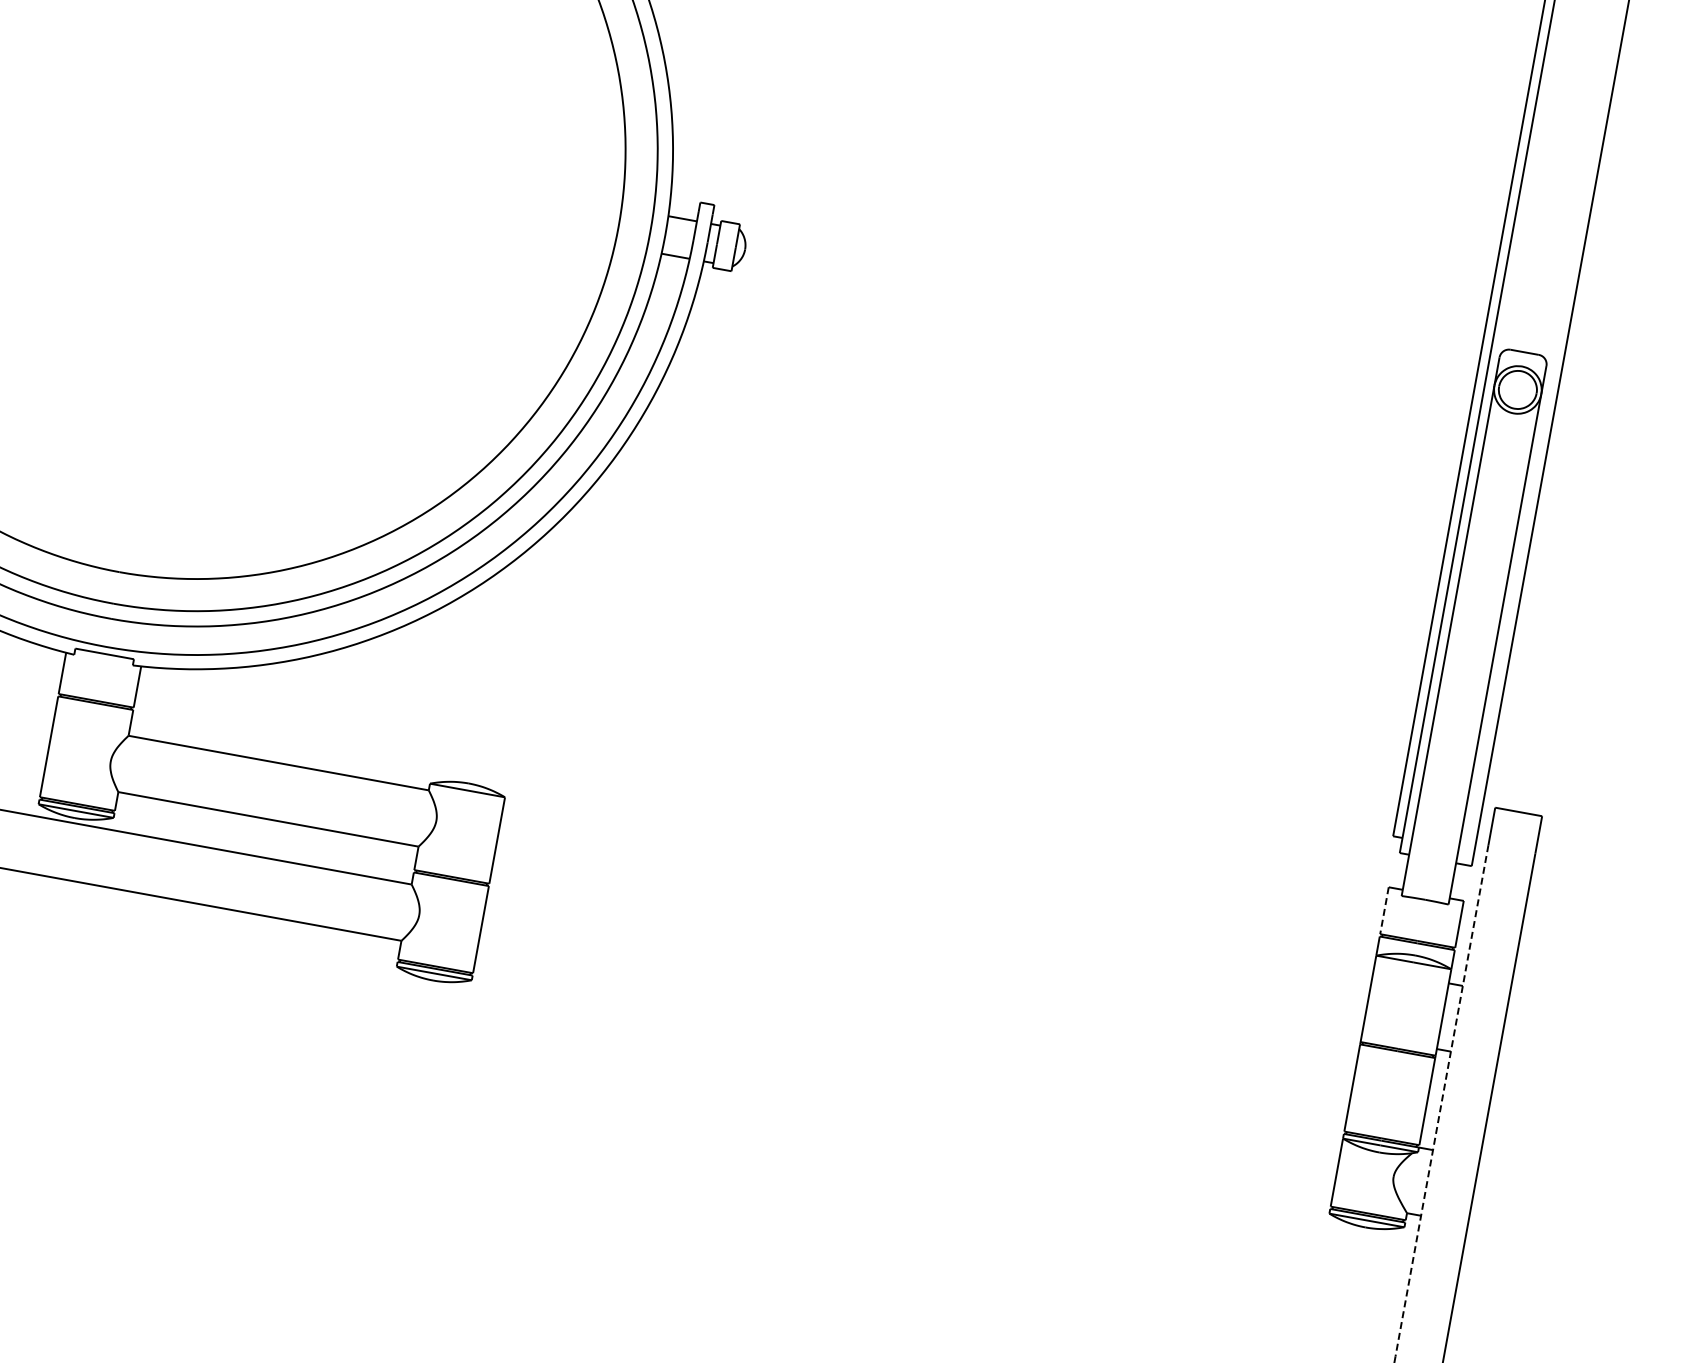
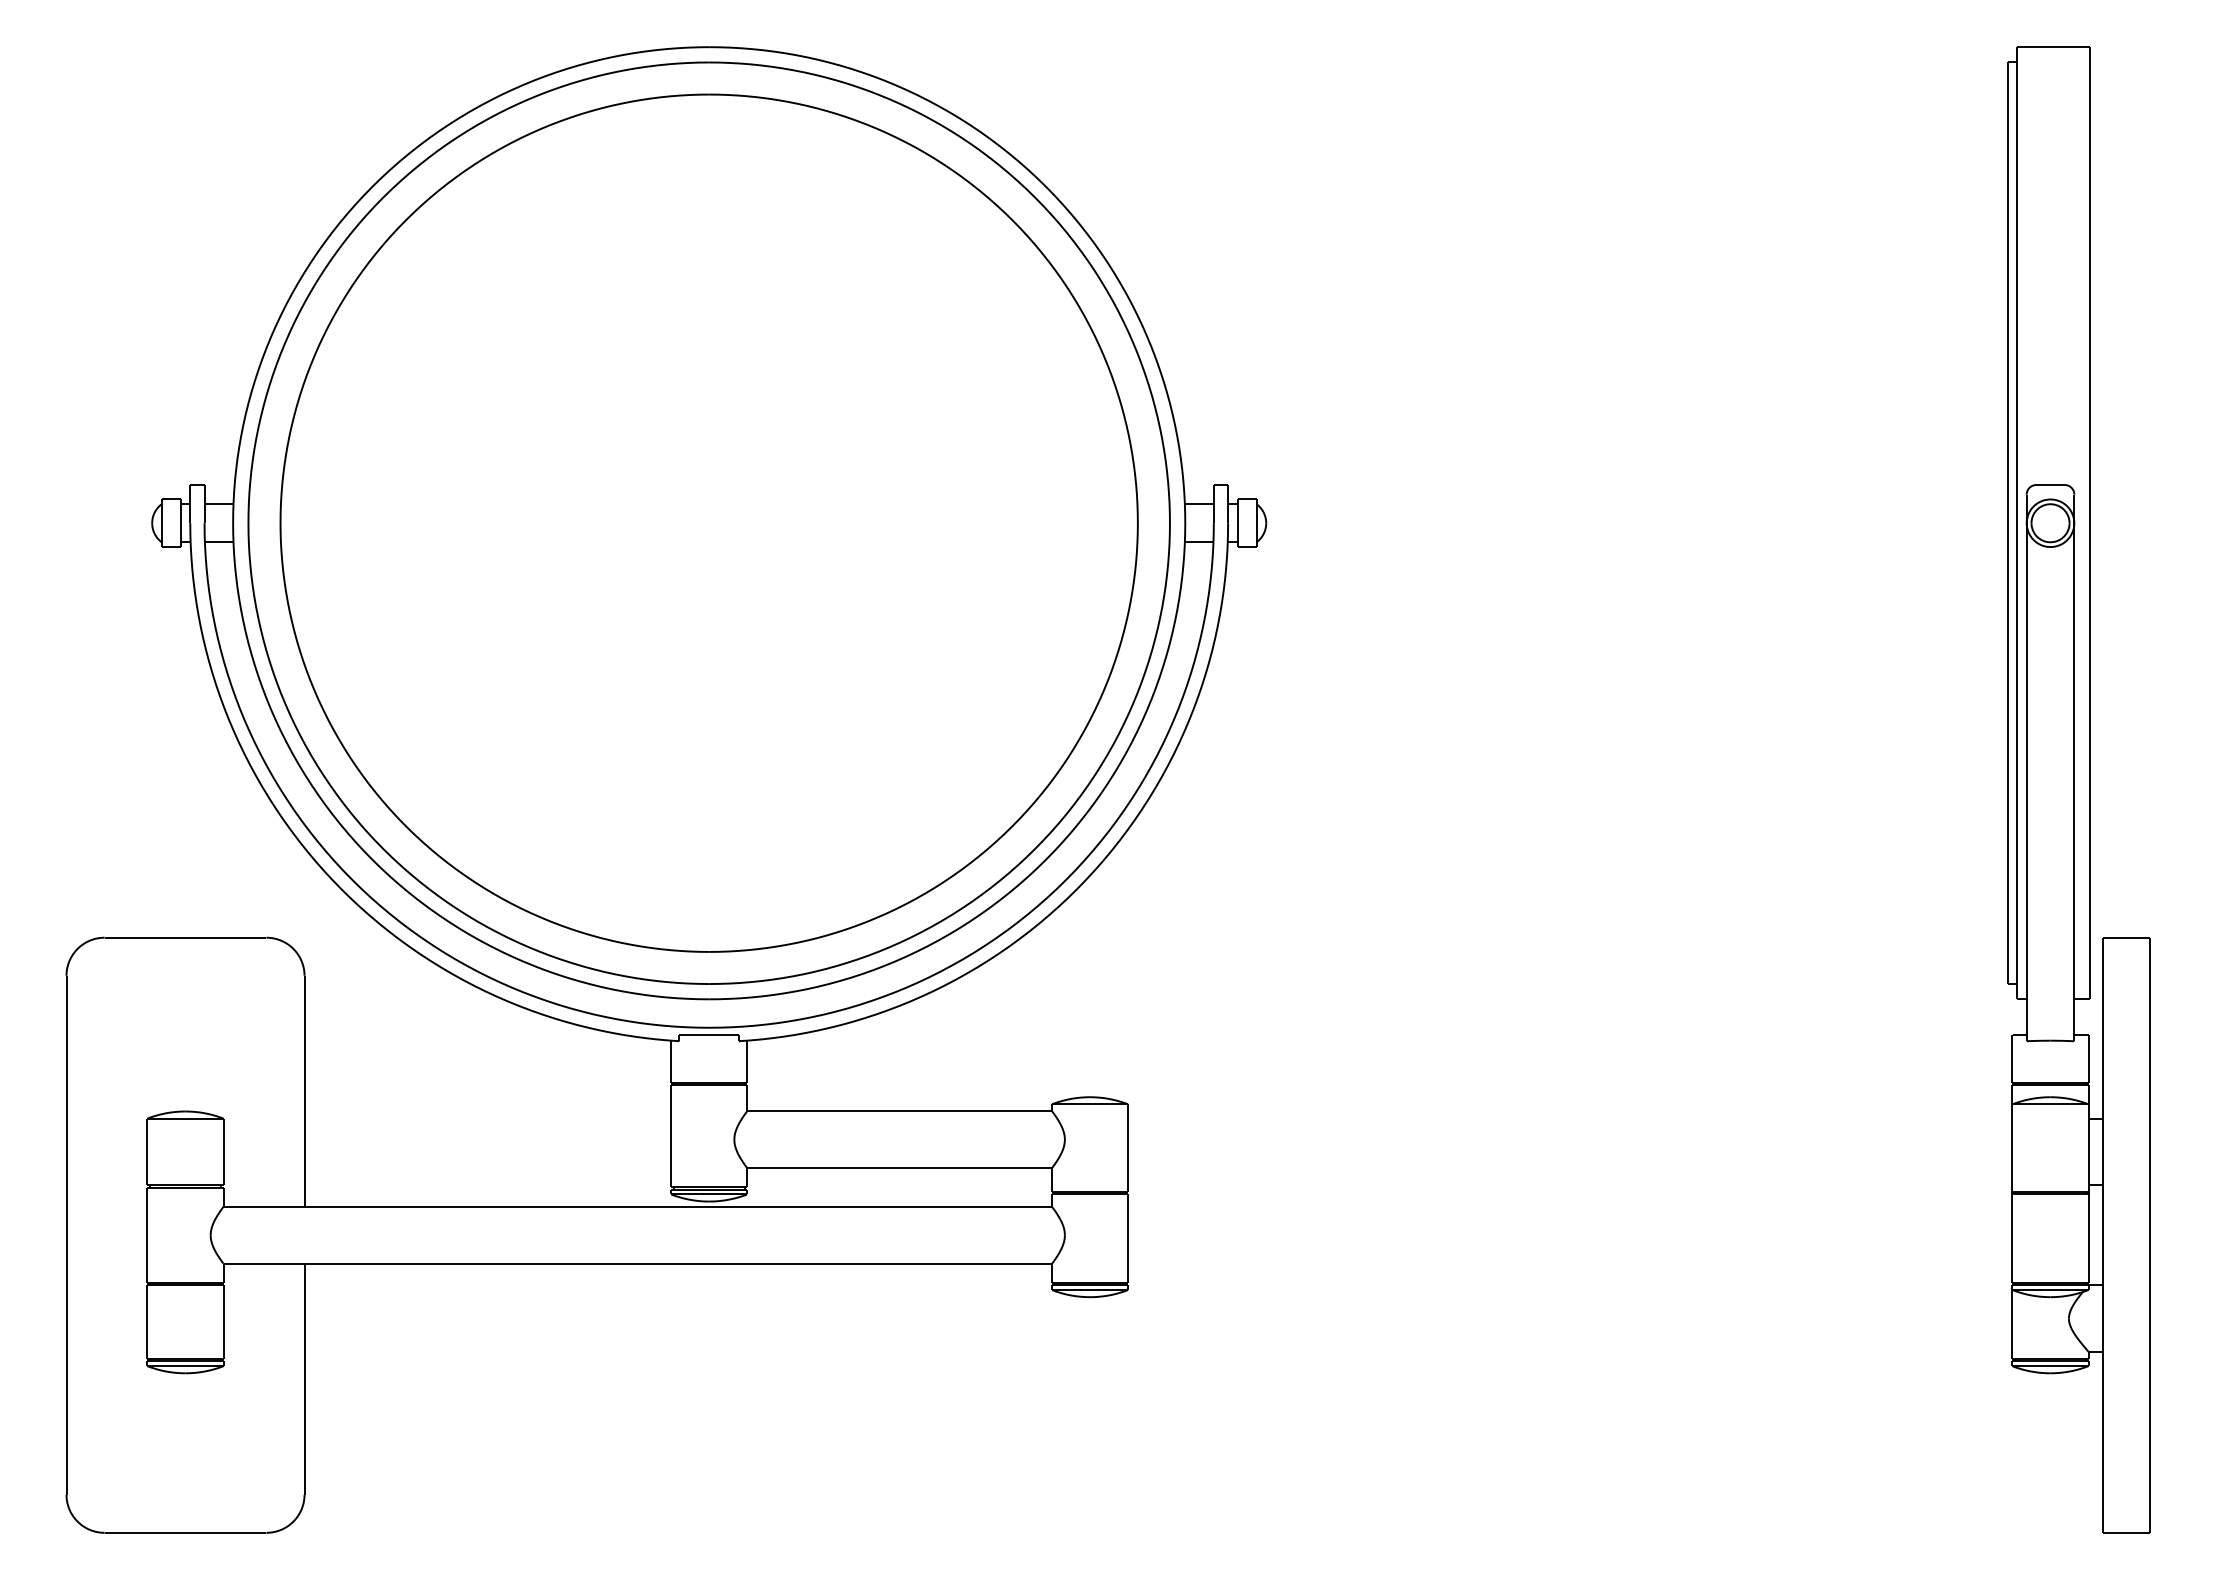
line: (1384, 910) -> (2012, 1058), dashed -> solid
line: (1441, 1101) -> (2102, 1235), dashed -> solid

